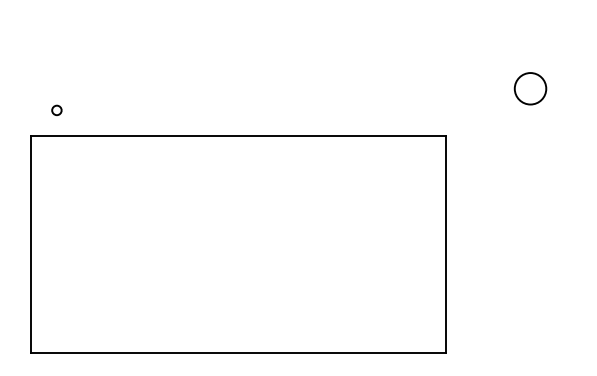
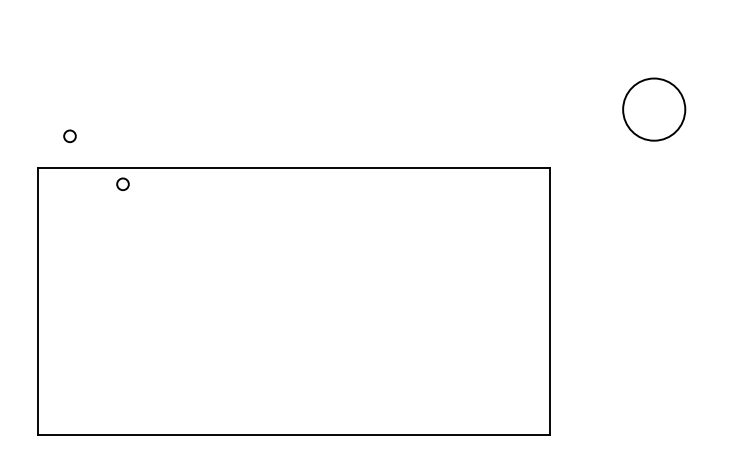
circle: (529, 88) -> (653, 109), size x1.6
circle: (99, 148) -> (122, 183), added

